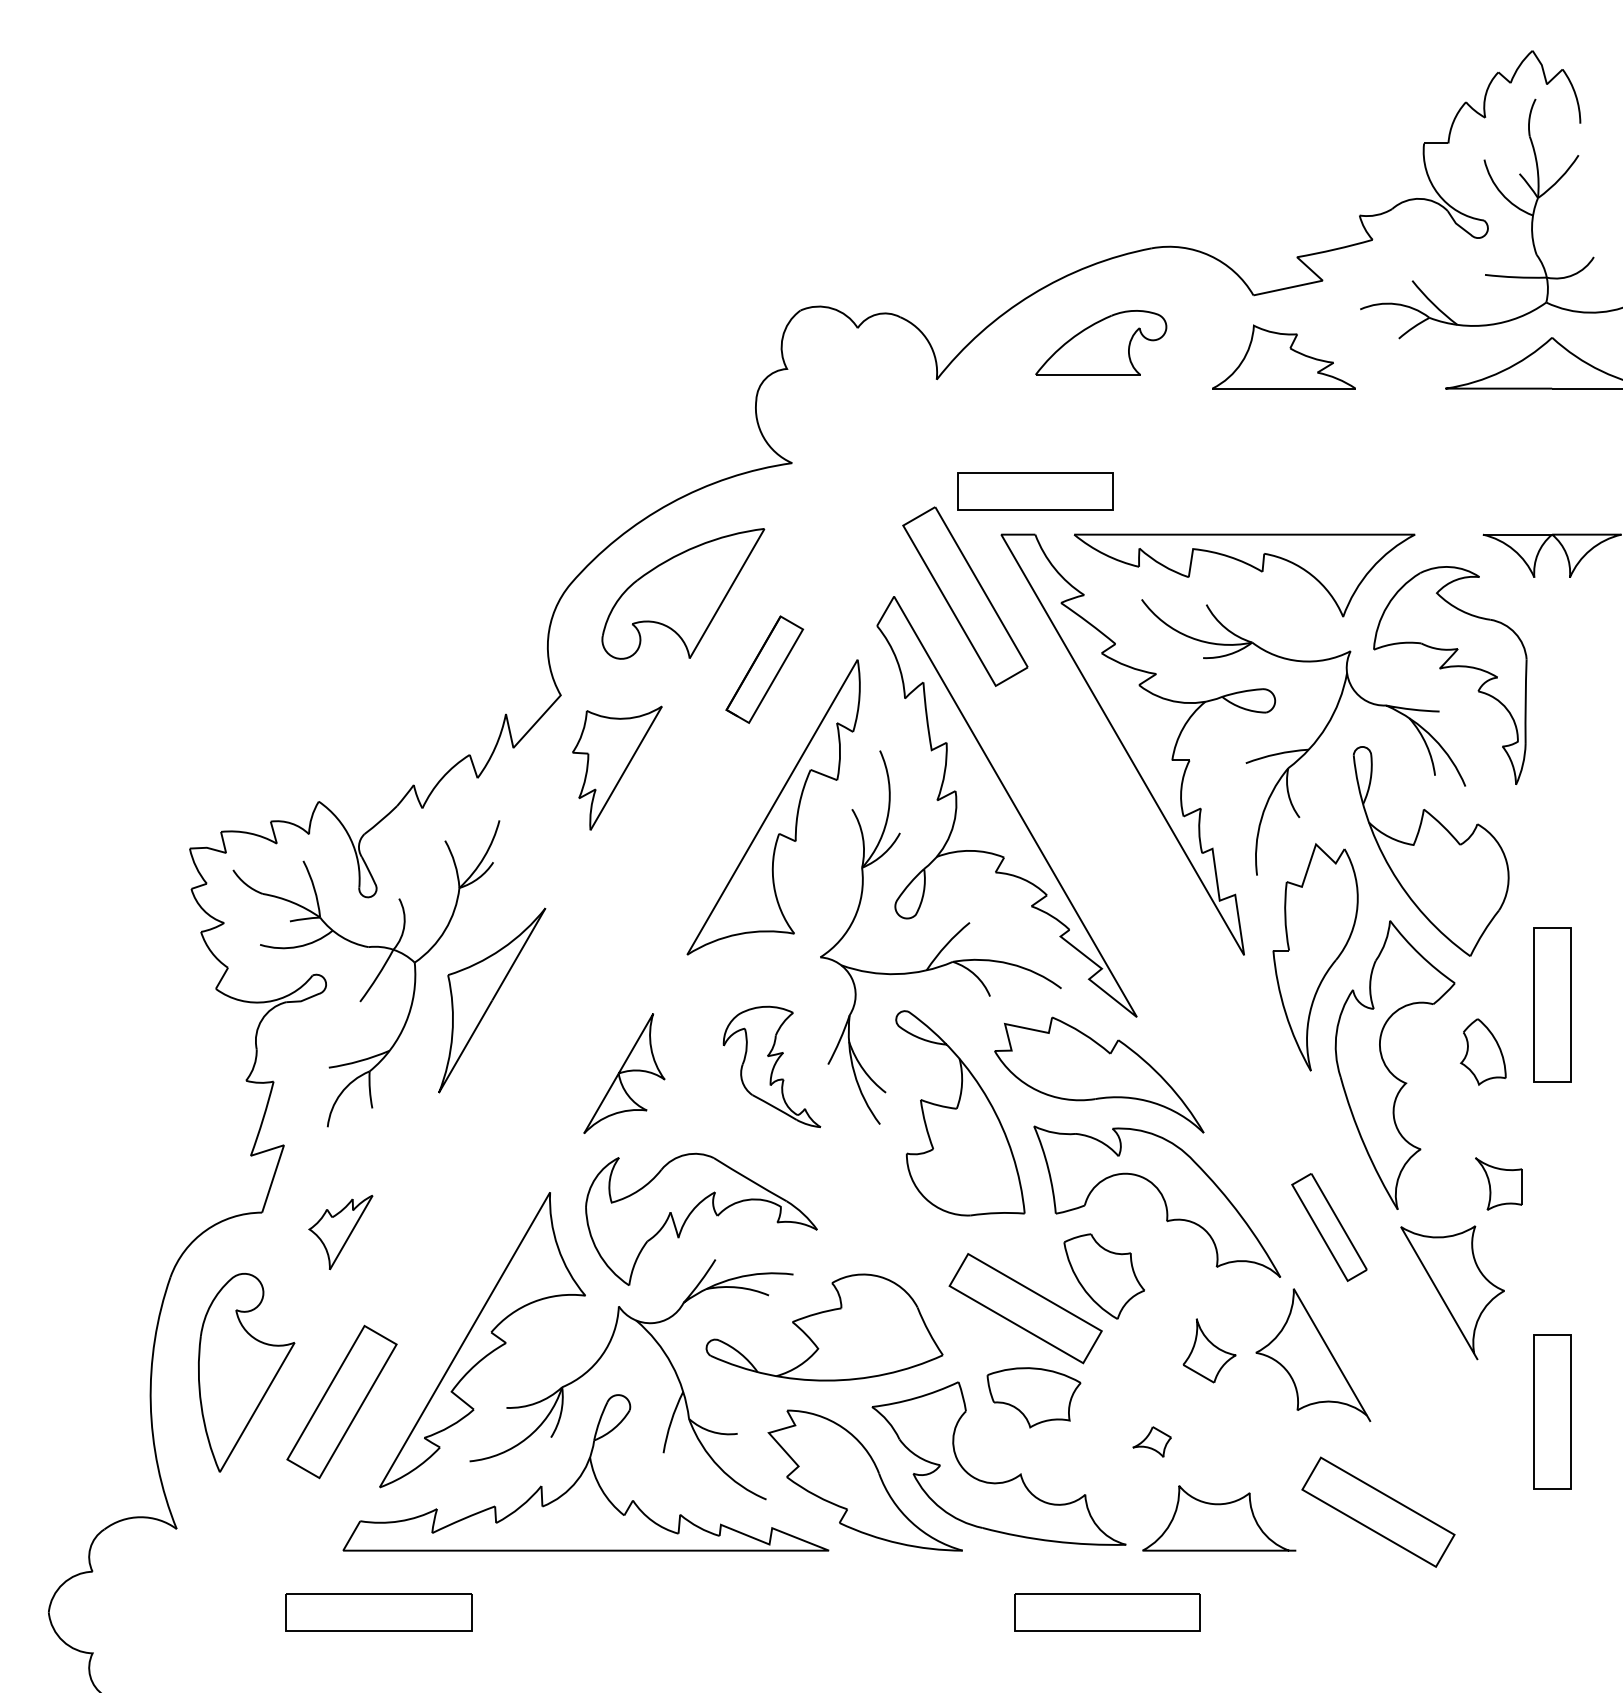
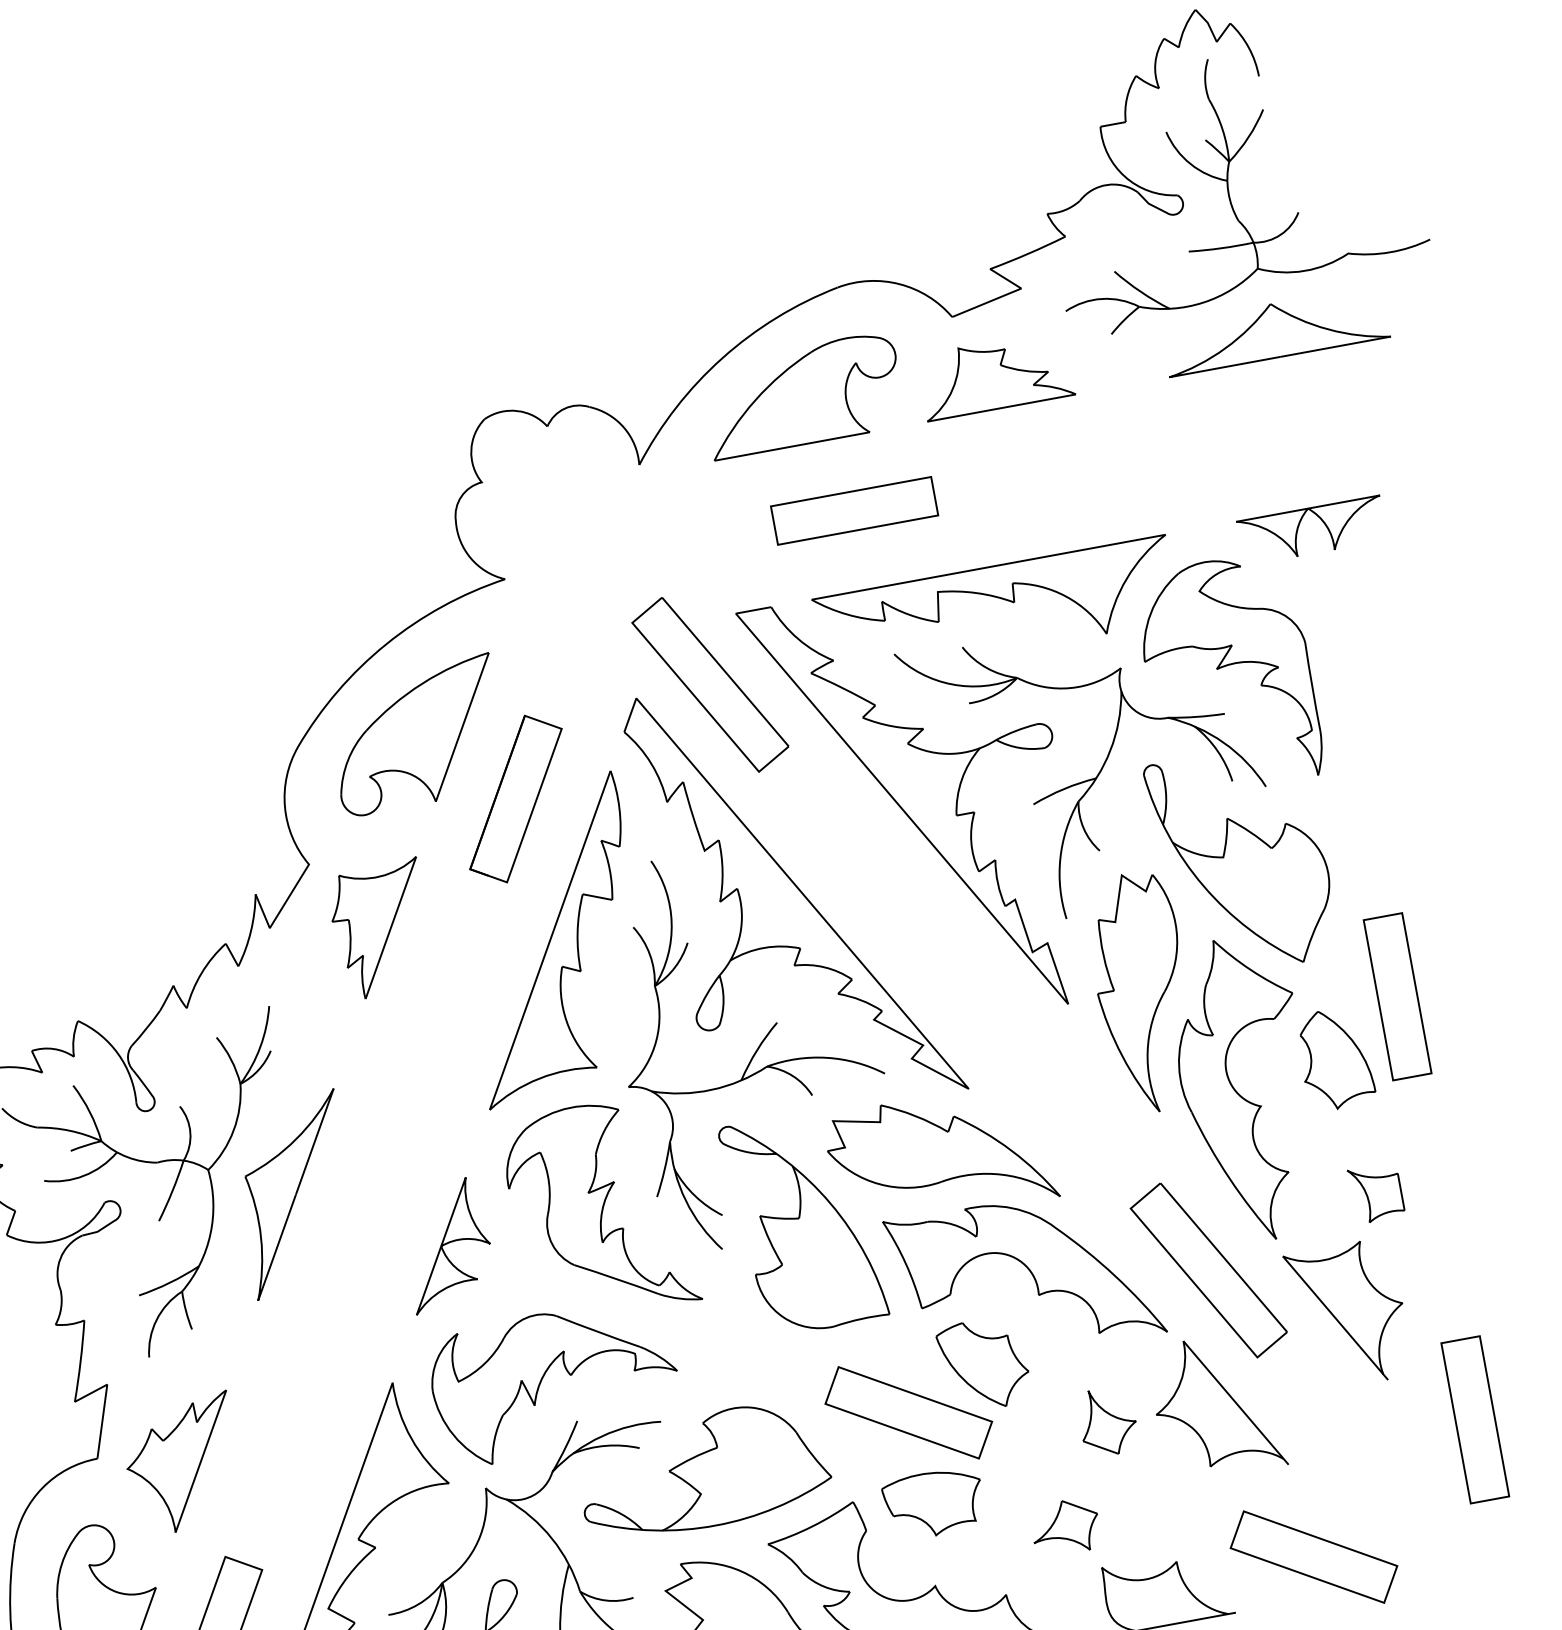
part: (1101, 342) -> (803, 394), size x1.43
part: (1035, 491) -> (854, 511), moved
part: (764, 669) -> (515, 798), size x1.43
part: (1483, 1051) -> (1335, 1058), size x1.43
part: (771, 1066) -> (598, 1209), size x1.67
part: (1329, 1227) -> (1208, 1270), size x1.67
part: (340, 1232) -> (182, 1464), size x1.67
part: (1151, 1441) -> (1064, 1526), size x1.67

